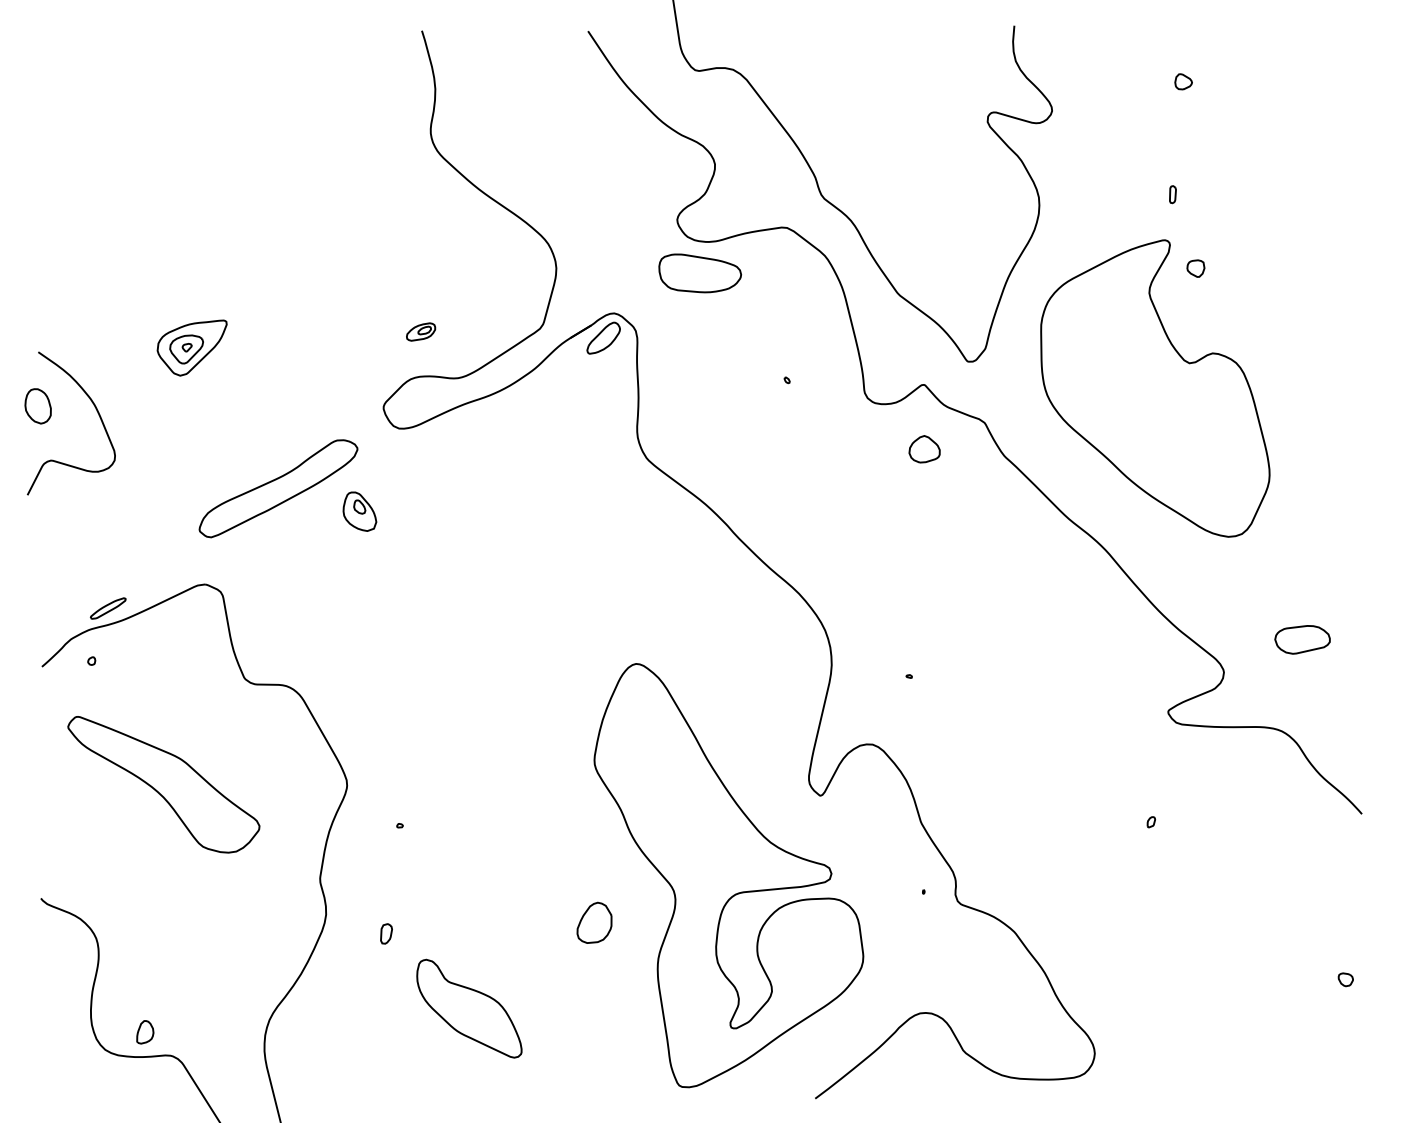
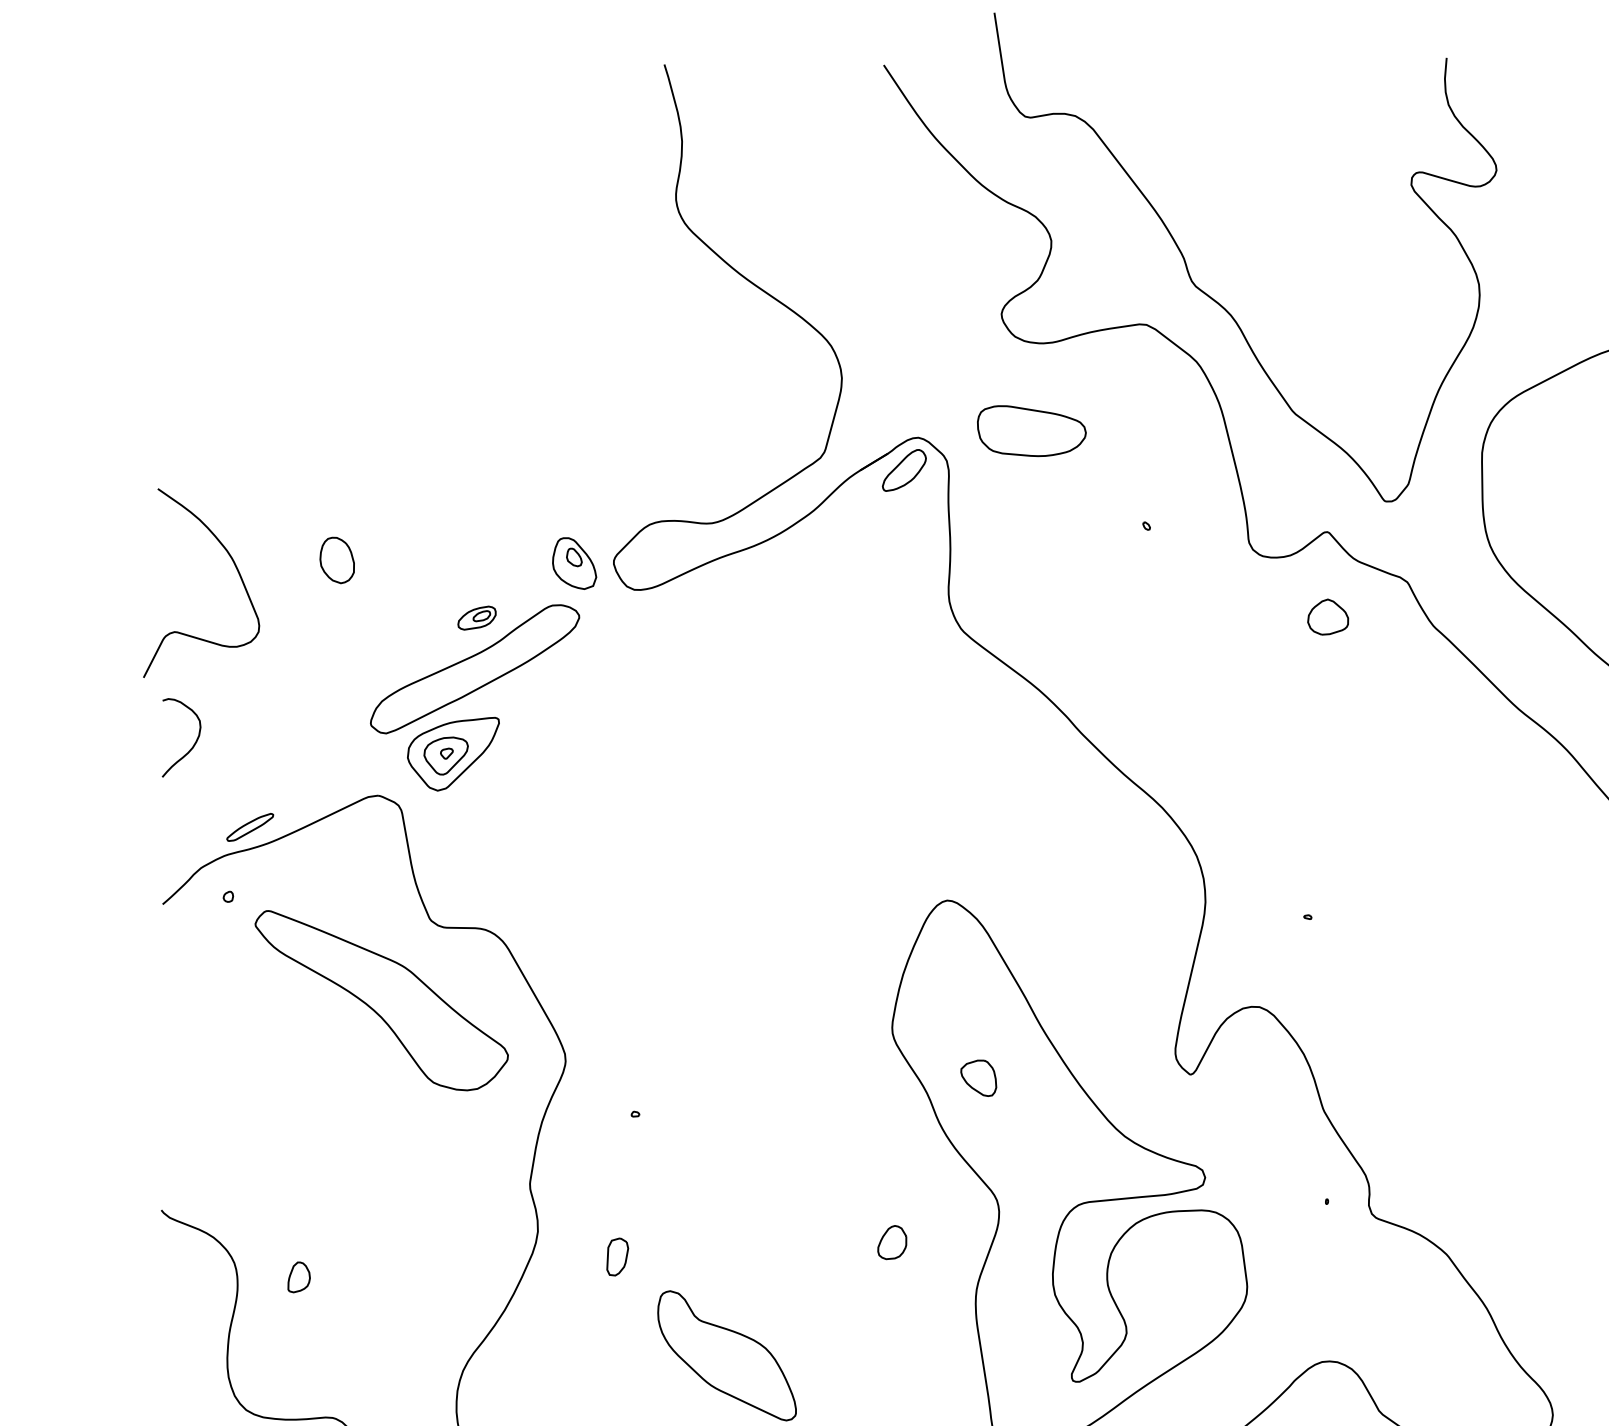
part: (699, 273) -> (1030, 431), moved
part: (421, 331) -> (477, 617), moved
part: (191, 347) -> (452, 753), moved
part: (37, 406) -> (336, 560), moved
part: (359, 511) -> (574, 563), moved
curve: (65, 544) -> (193, 742), added
part: (163, 784) -> (381, 1000), moved
part: (659, 798) -> (978, 1078), added
part: (594, 922) -> (892, 1241), size x0.62
part: (386, 933) -> (617, 1256), size x1.43
part: (145, 1032) -> (299, 1277), moved

